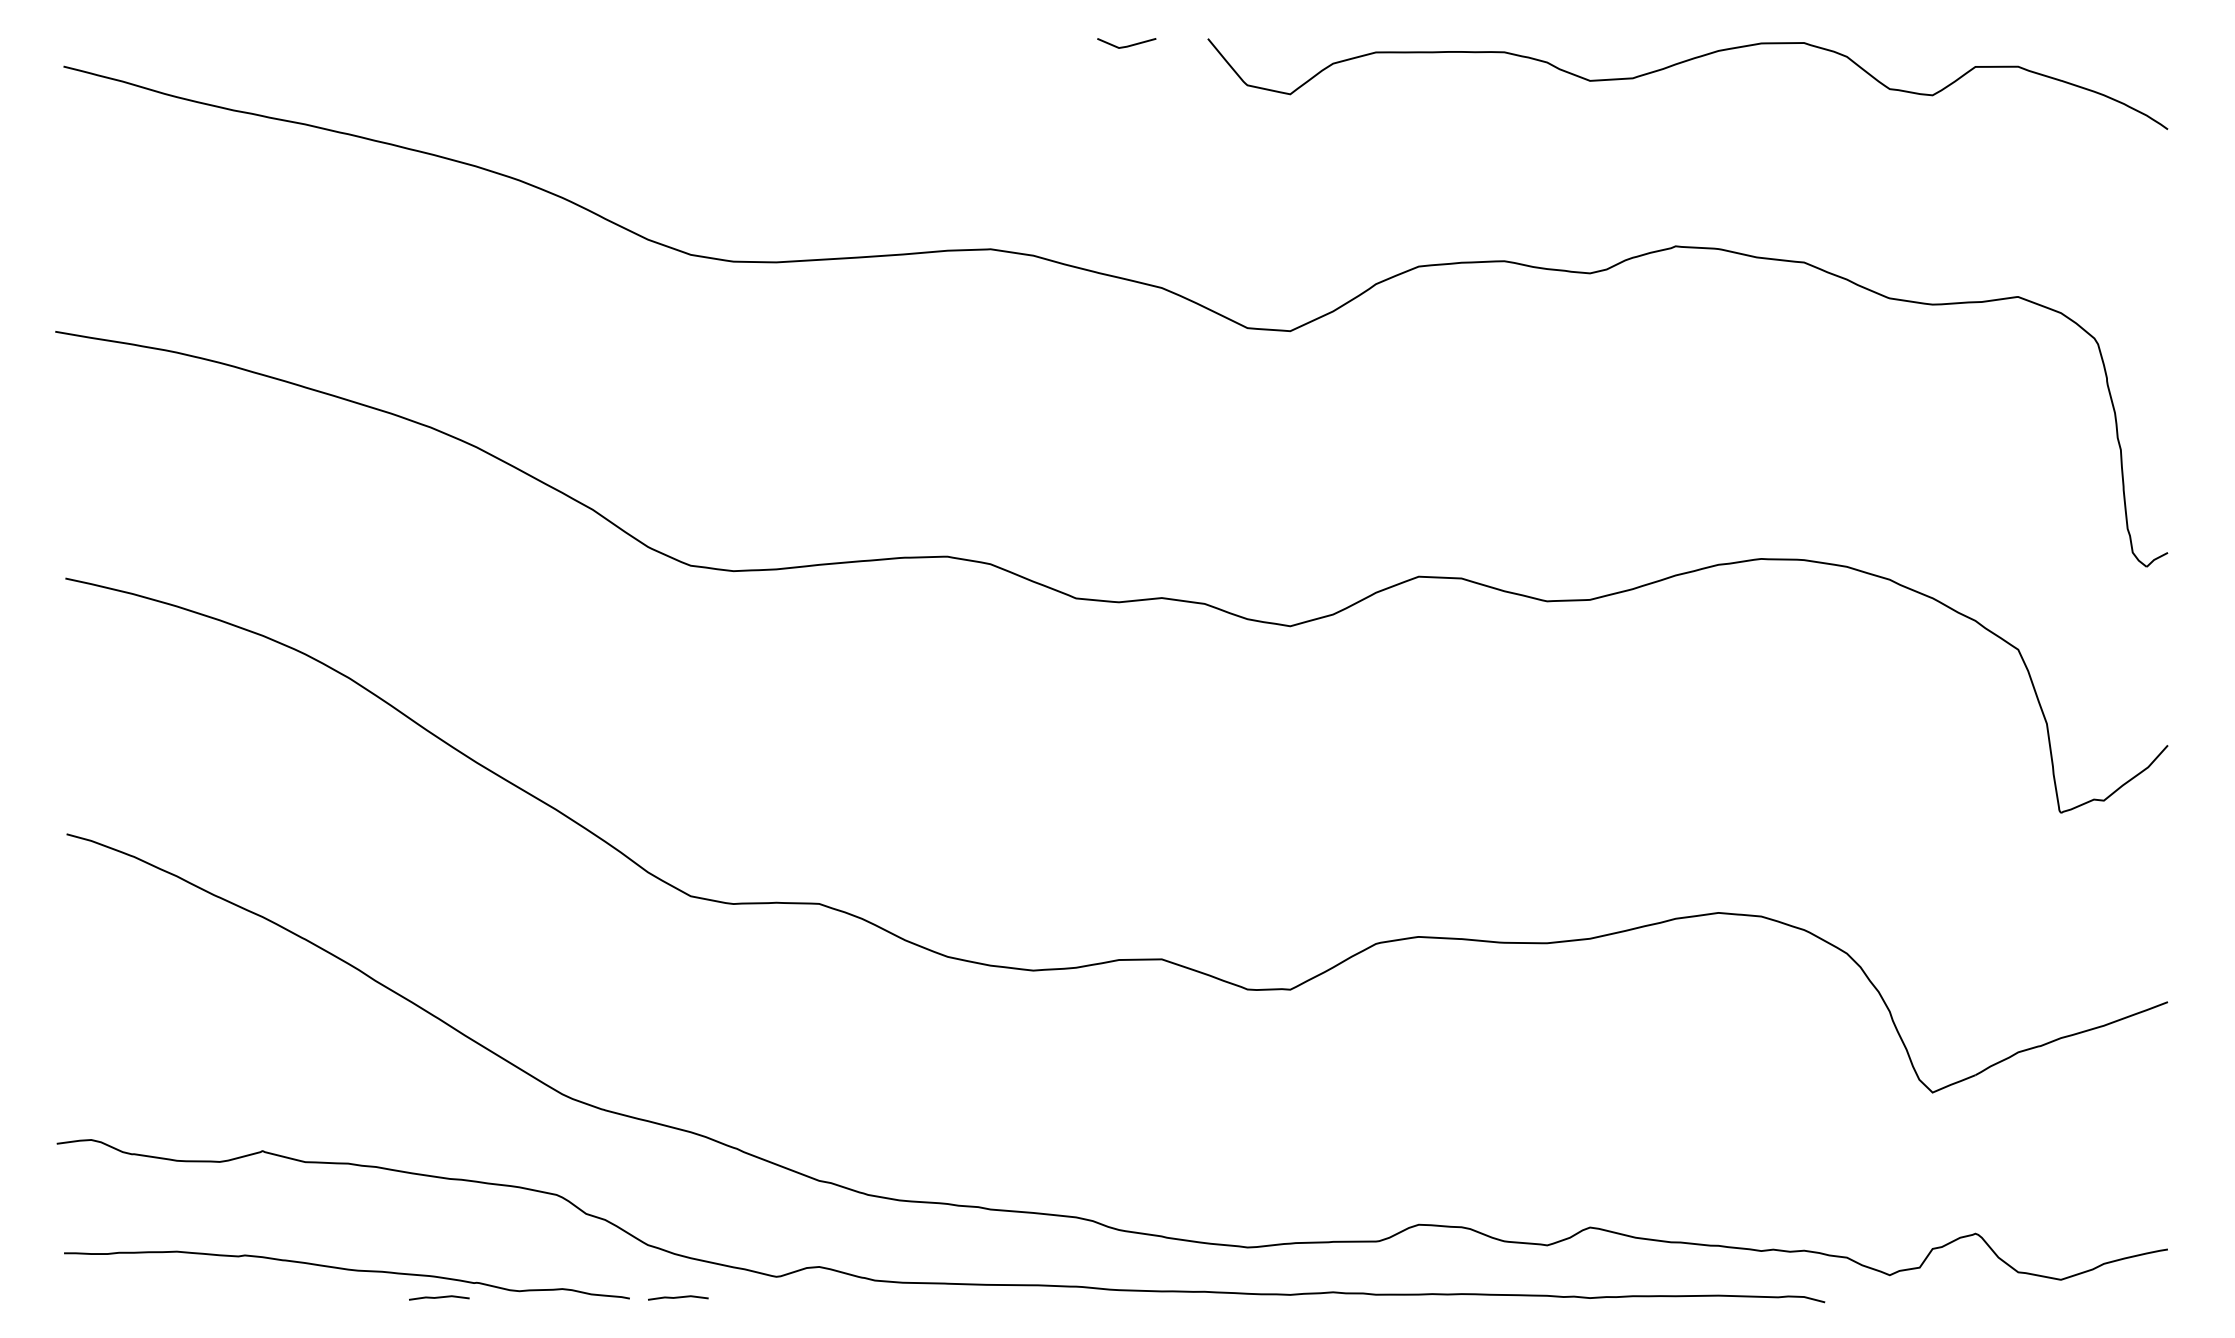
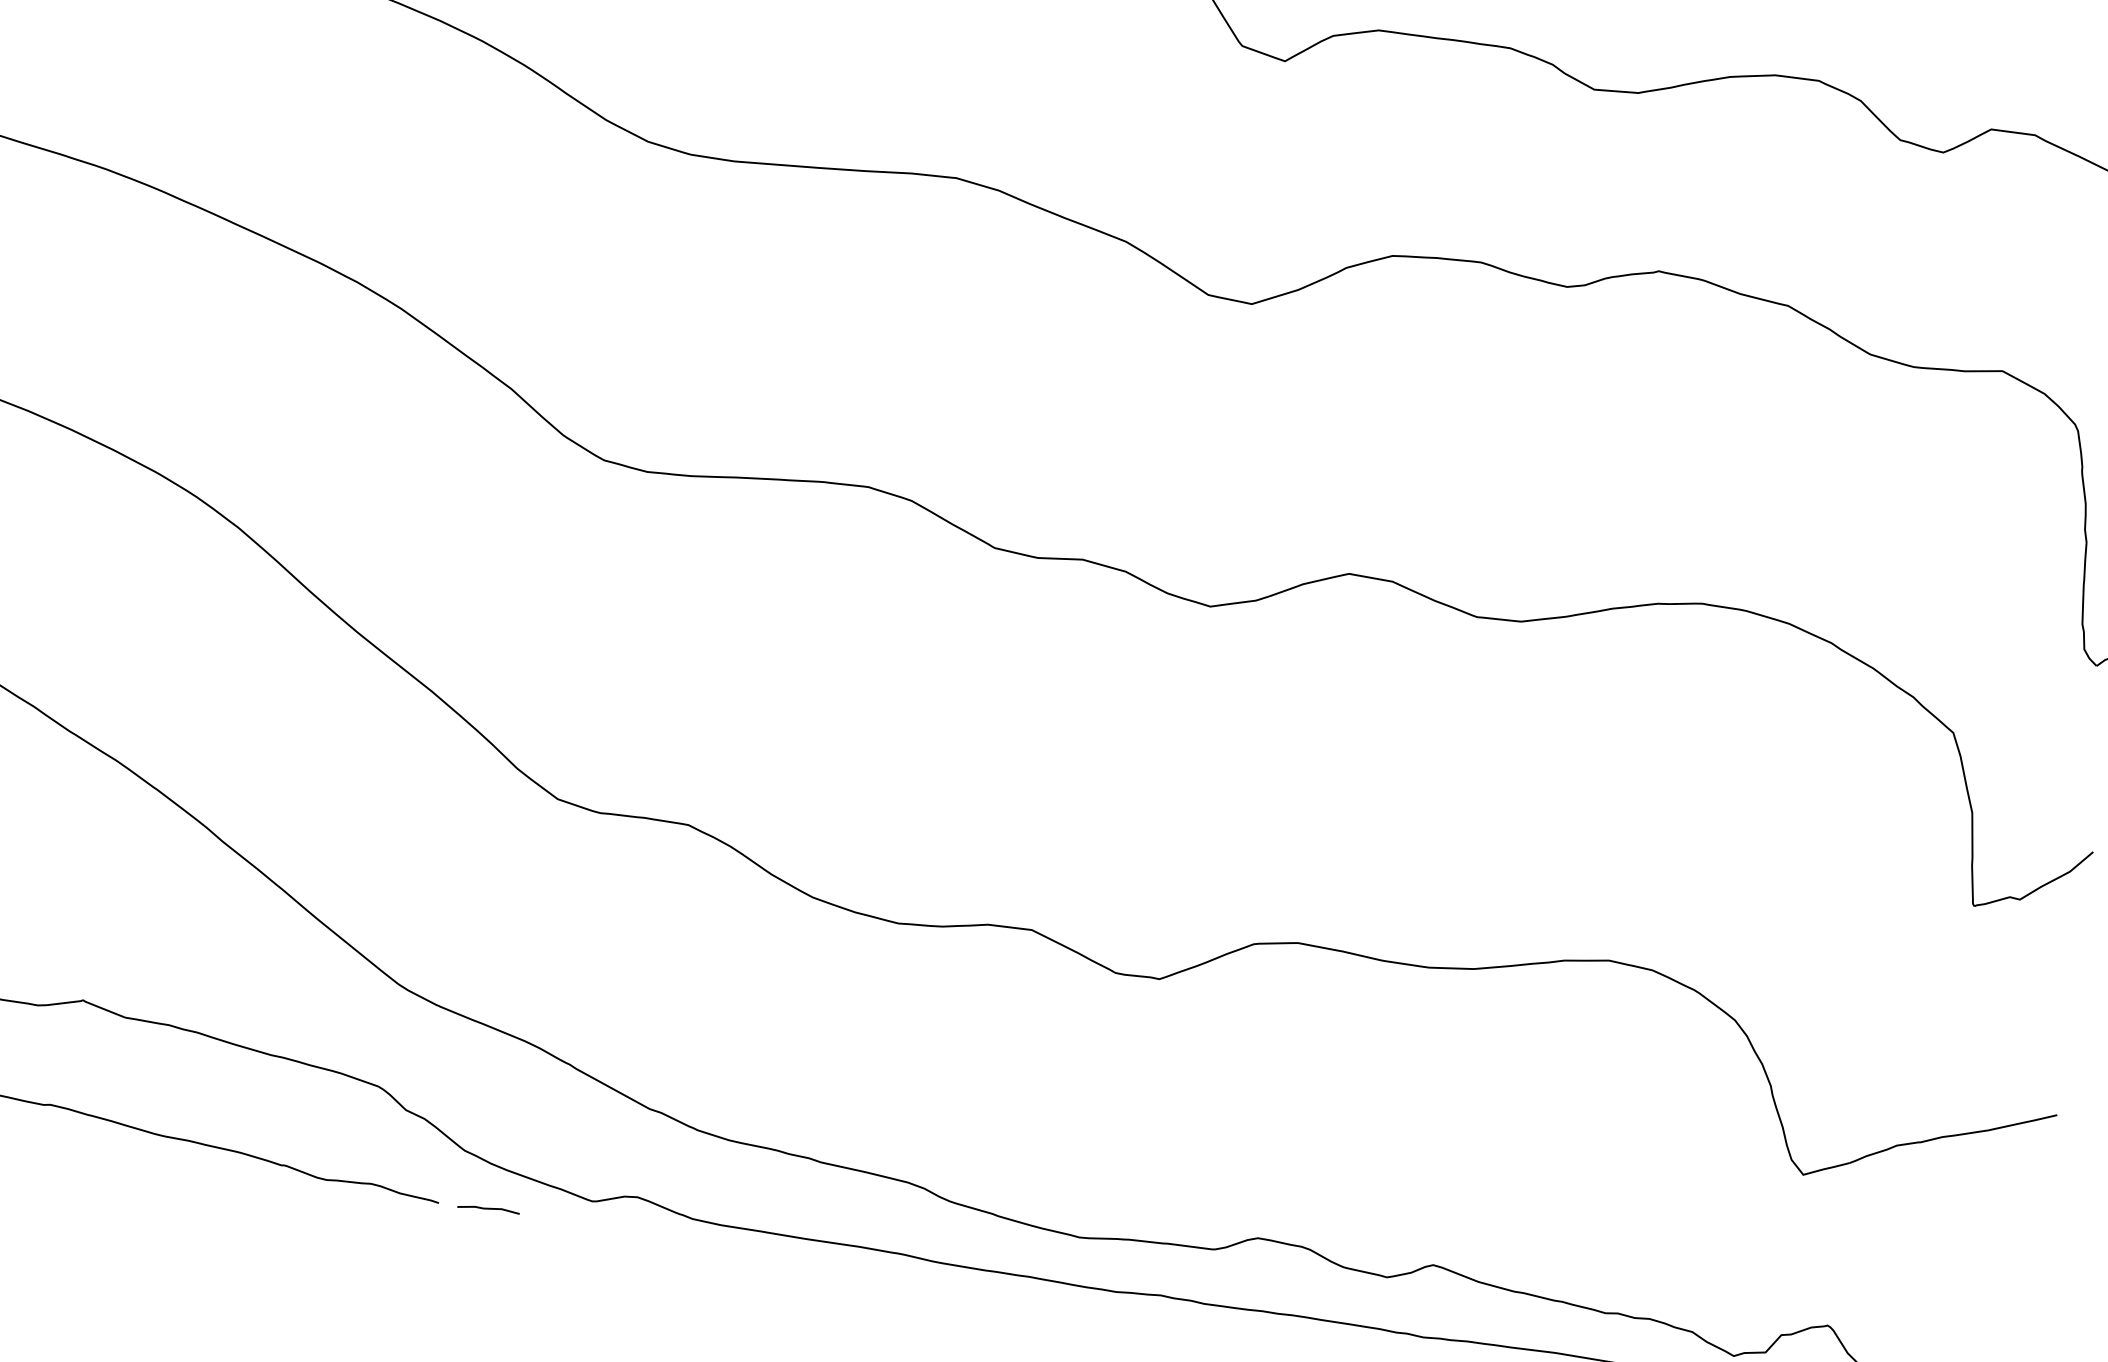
line: (439, 1297) -> (243, 1175), removed

